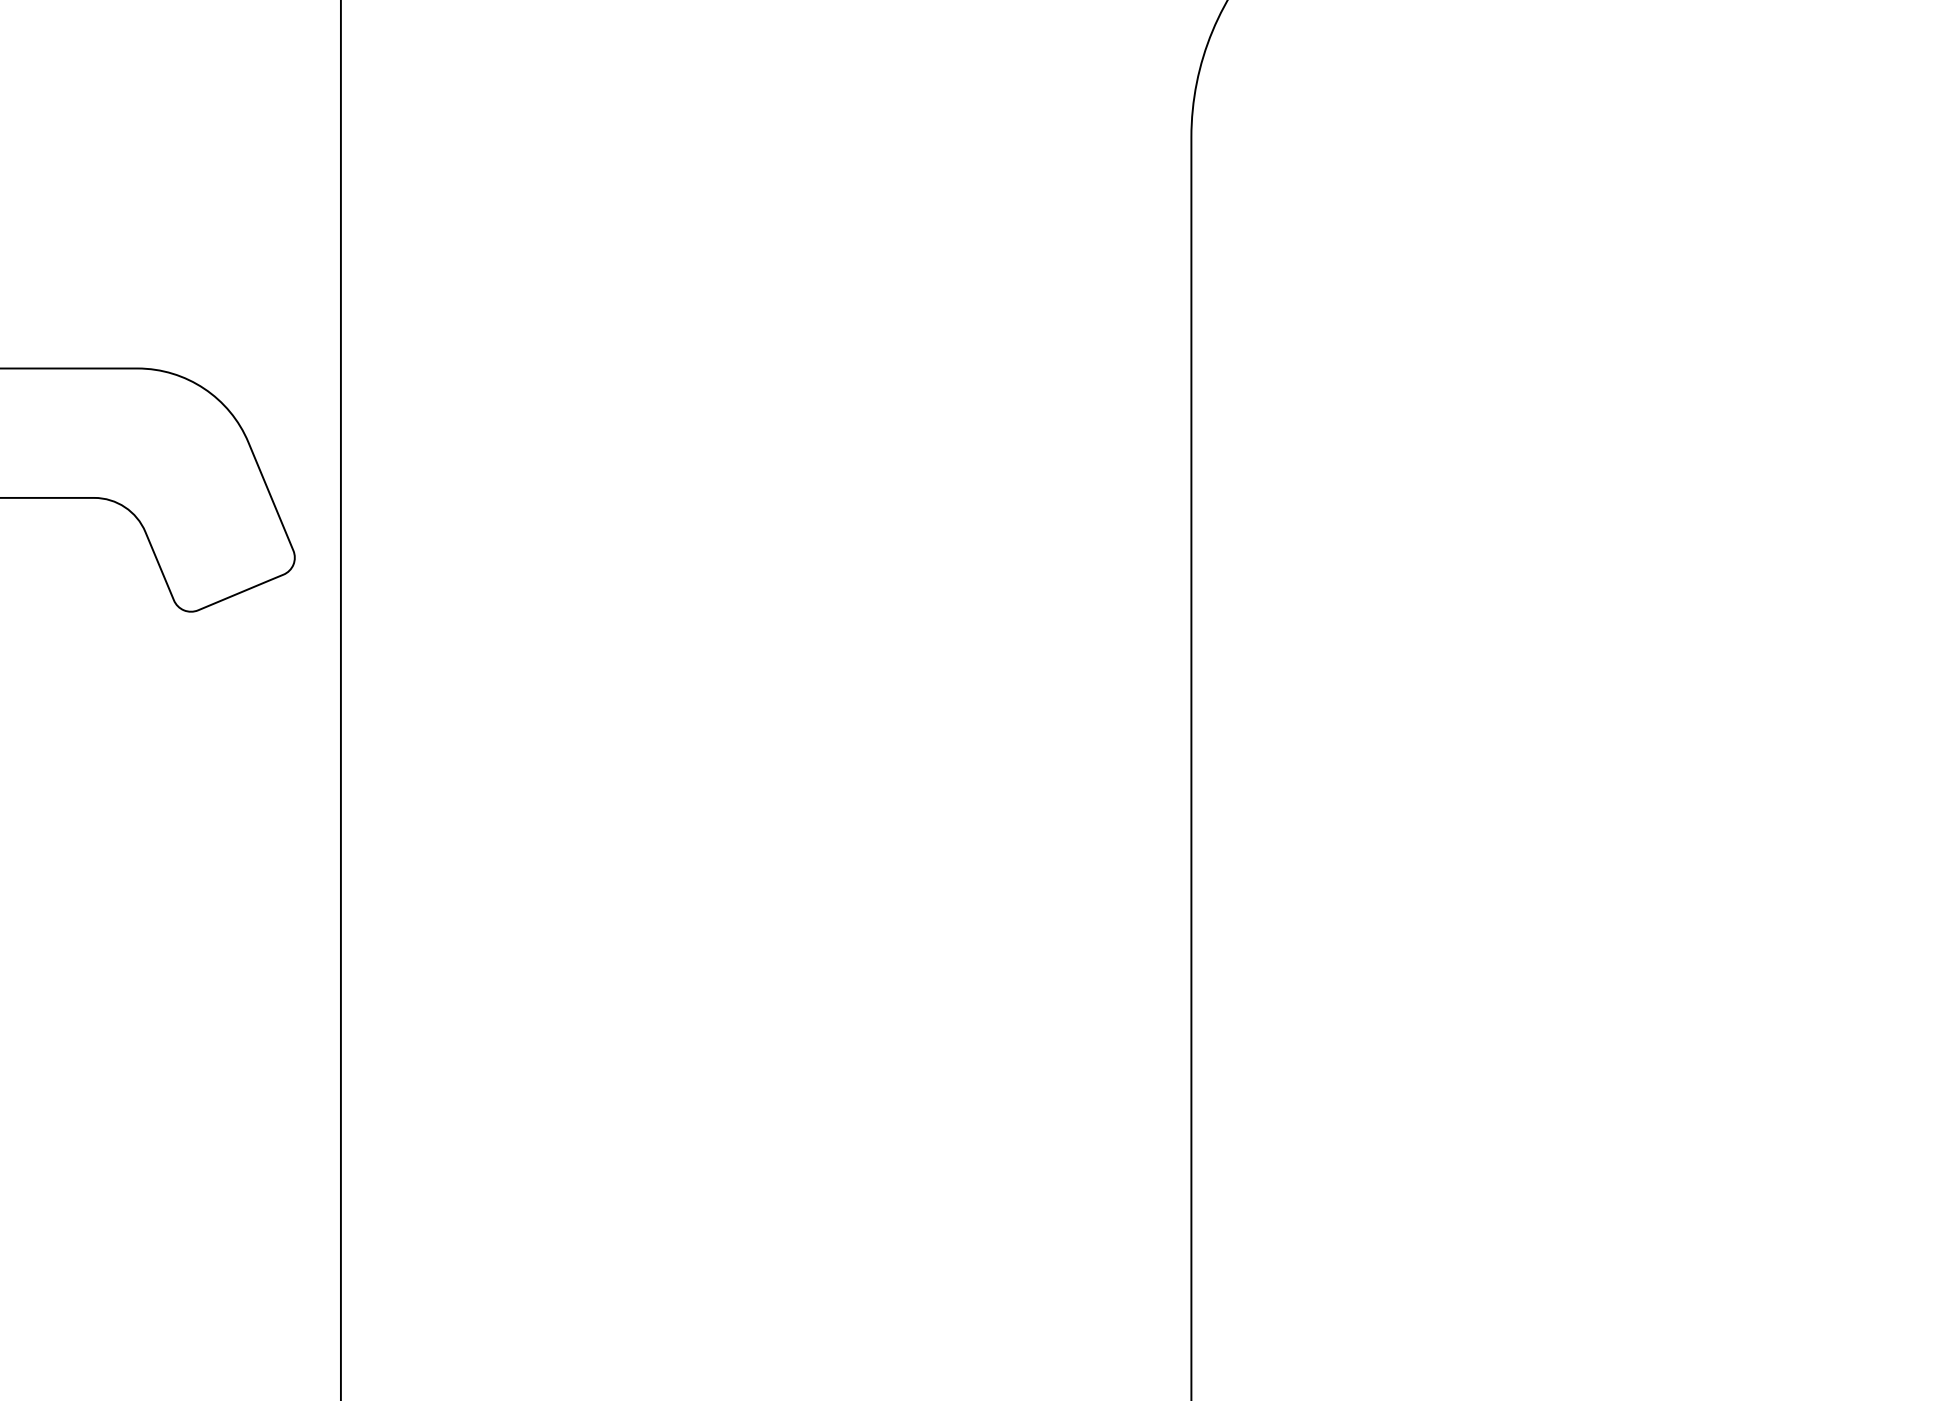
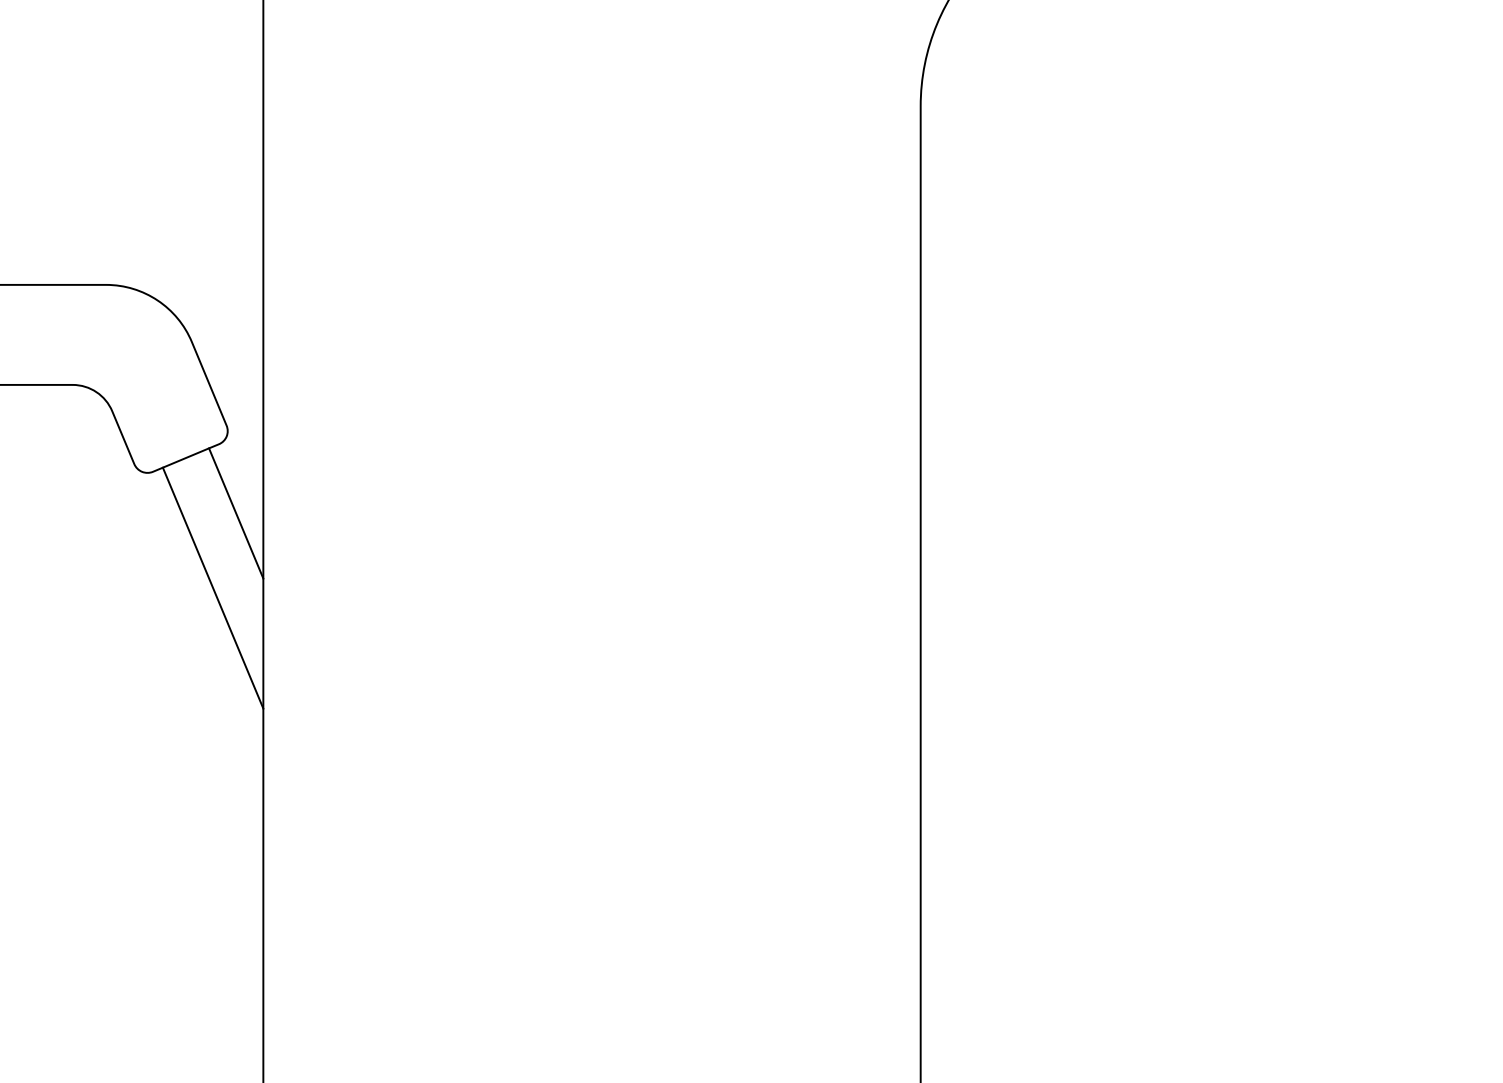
line: (305, 664) -> (235, 513), added
line: (275, 760) -> (212, 587), added

